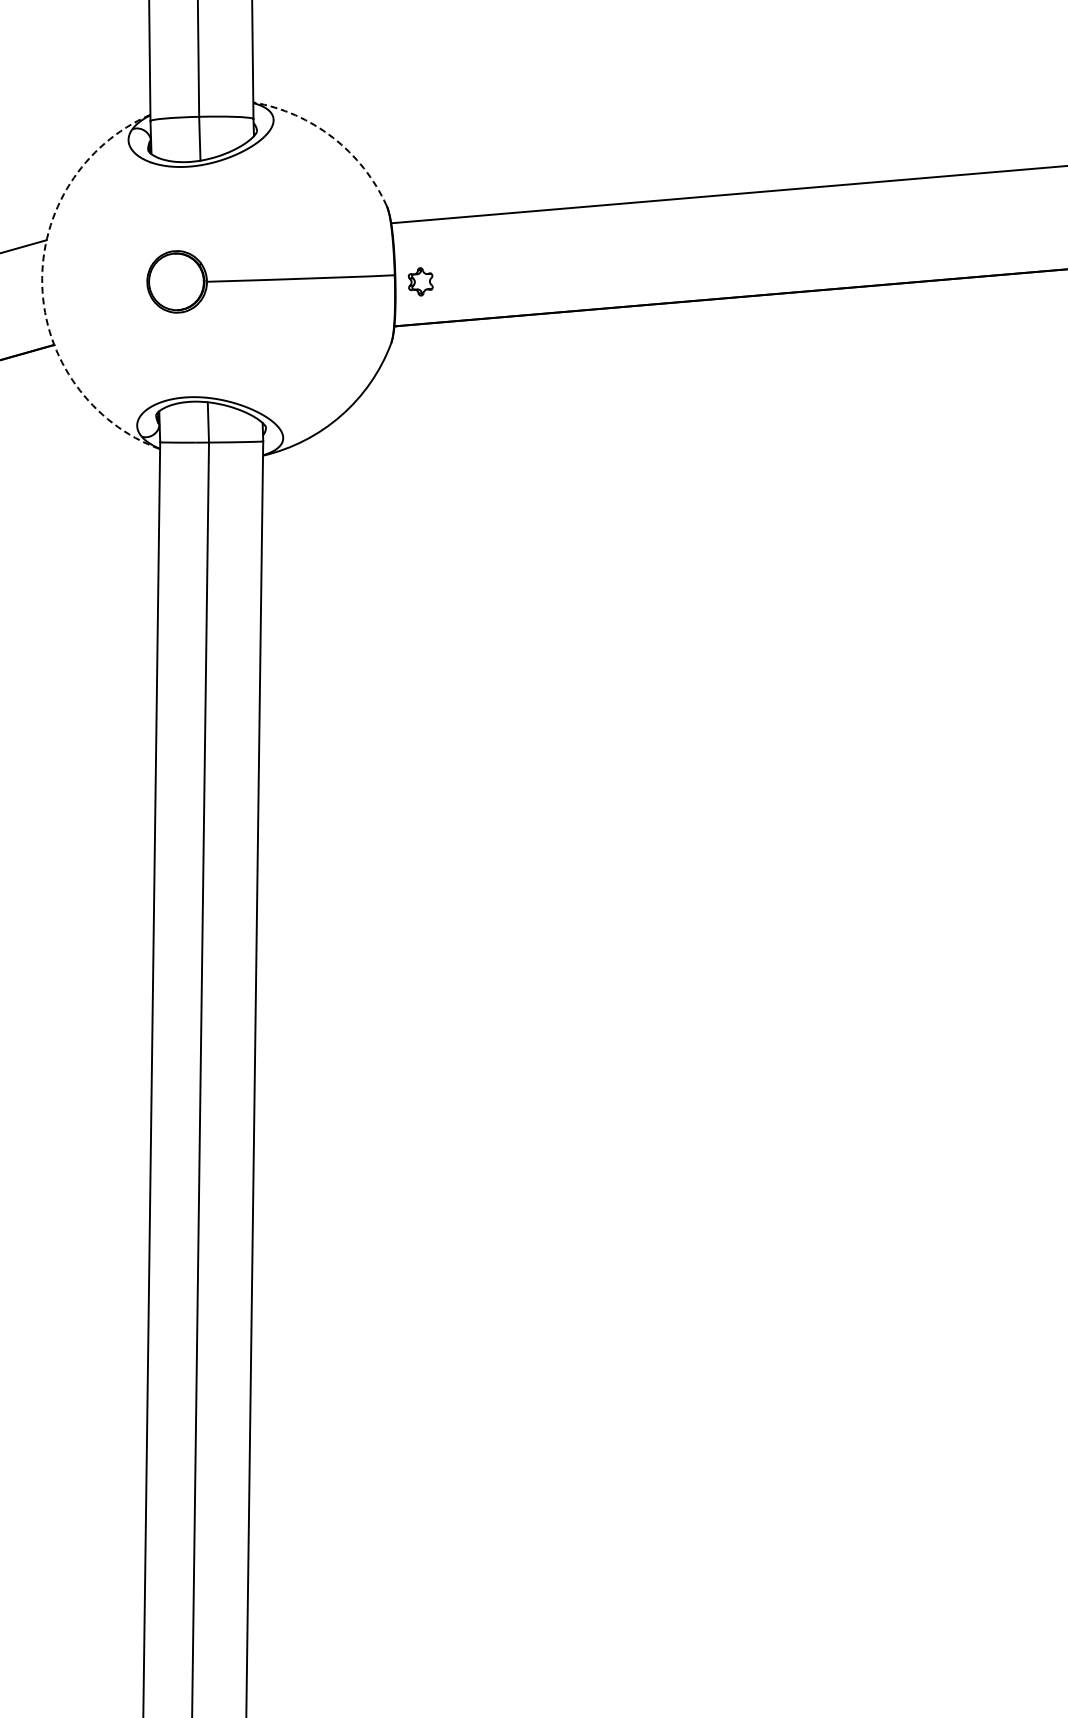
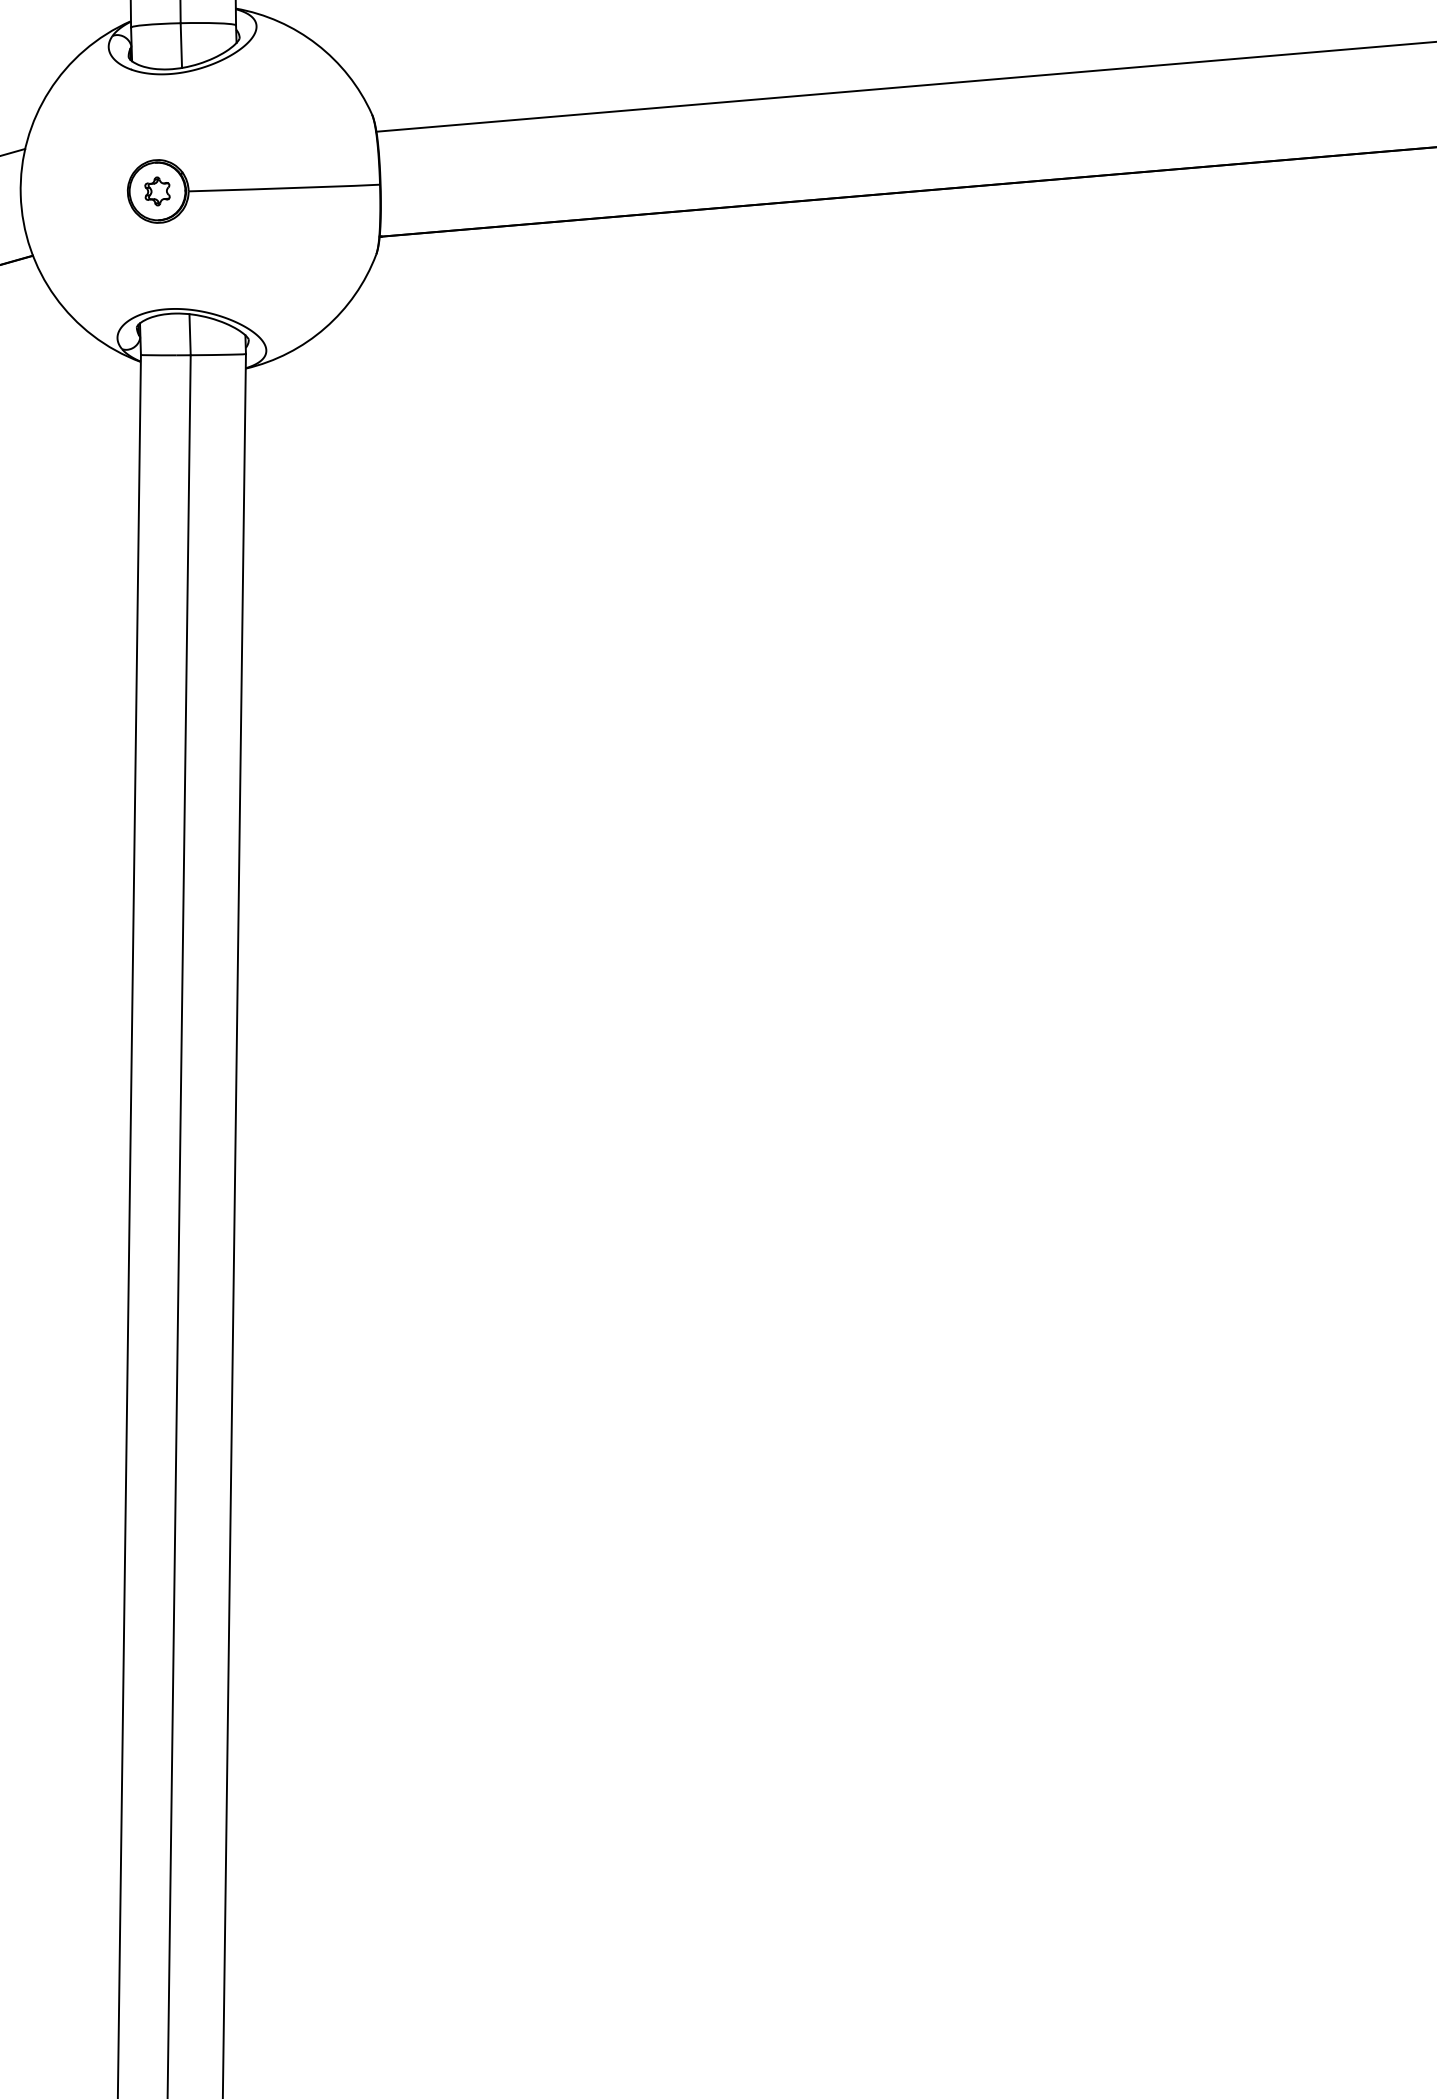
arc: (332, 137) -> (316, 44), dashed -> solid
part: (420, 281) -> (157, 191), moved
arc: (42, 284) -> (20, 194), dashed -> solid

